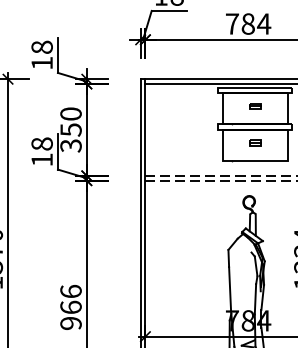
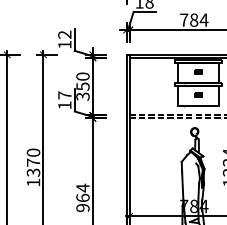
text: (41, 46) -> (64, 34), 18 -> 12
text: (41, 144) -> (64, 95), 18 -> 17
text: (70, 290) -> (82, 187), 966 -> 964

